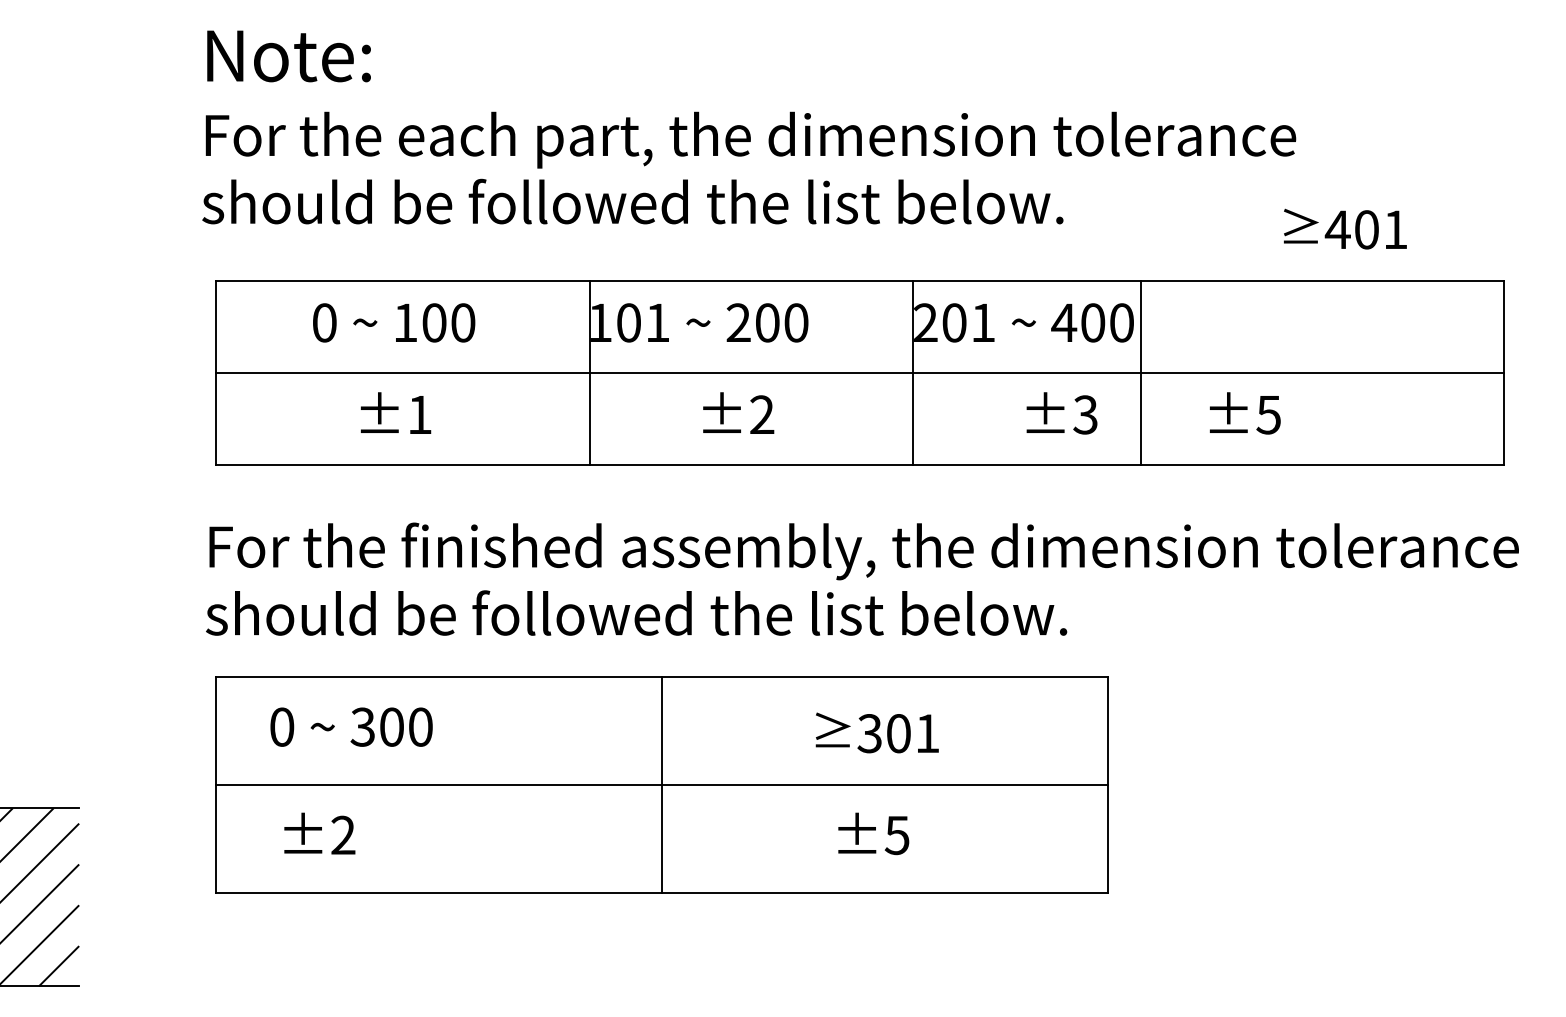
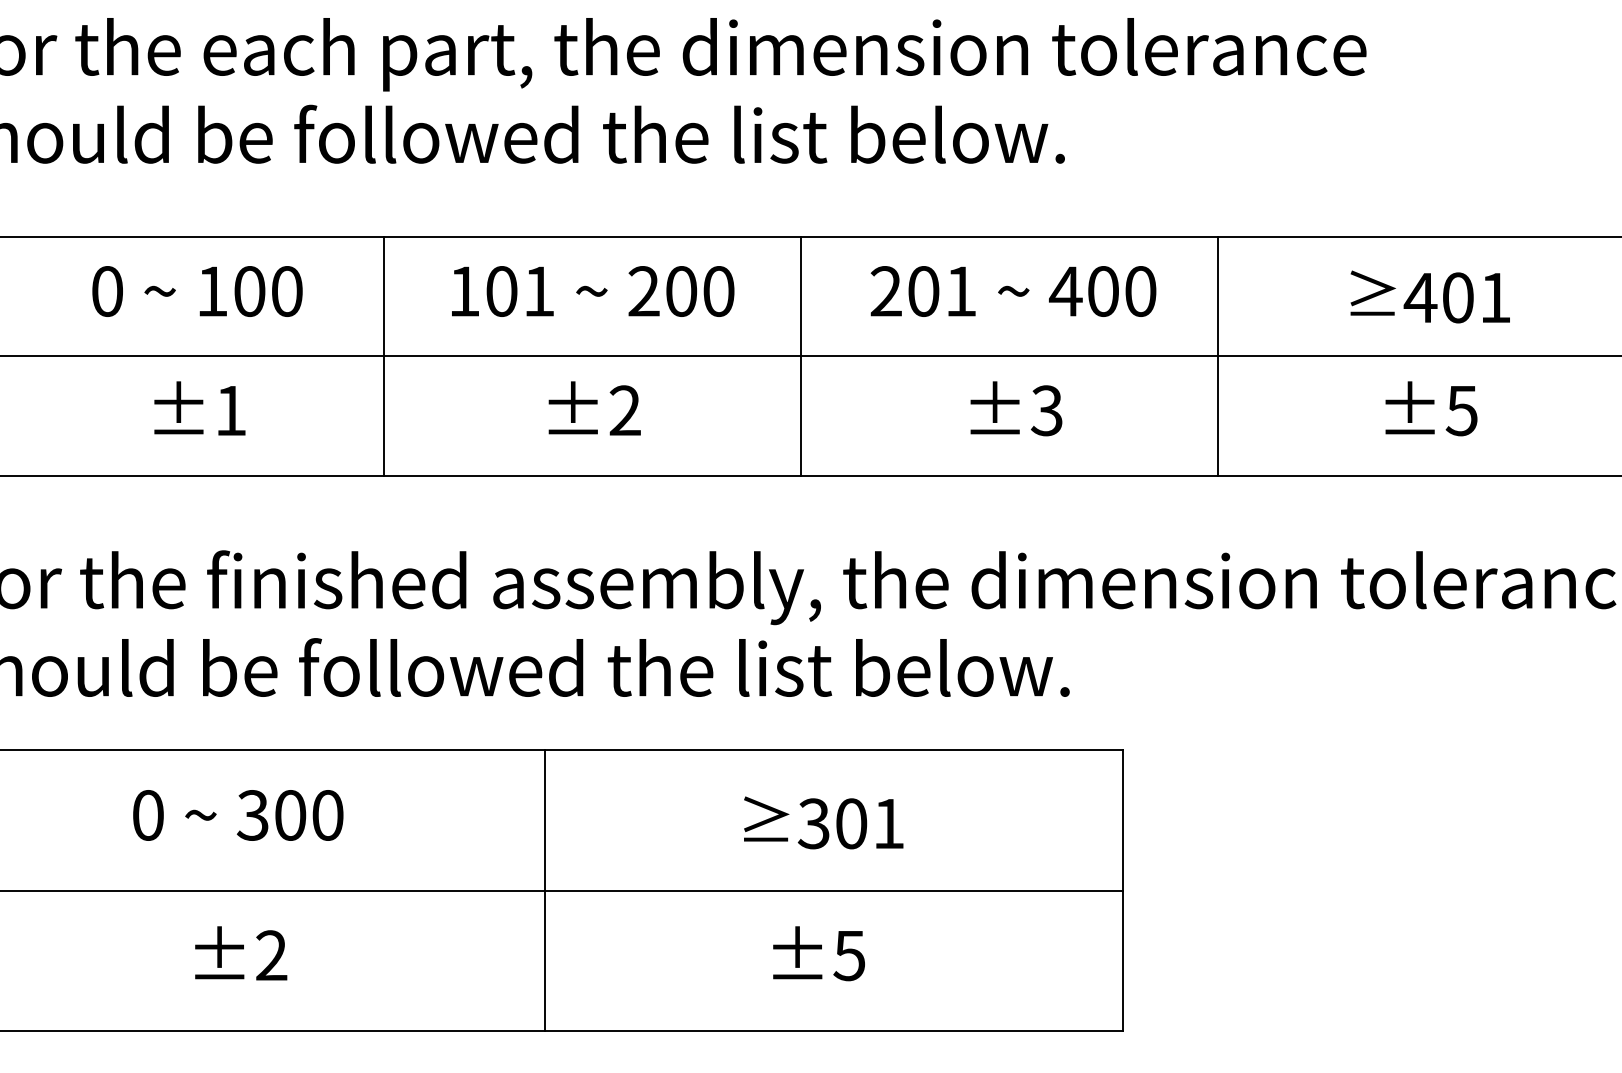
text: (1345, 228) -> (1430, 296), moved
line: (589, 373) -> (383, 357), moved
line: (912, 373) -> (800, 357), moved
line: (1140, 373) -> (1217, 357), moved
text: (738, 412) -> (594, 407), moved
text: (1061, 413) -> (1015, 408), moved
text: (1244, 413) -> (1430, 408), moved
text: (351, 726) -> (238, 814), moved
text: (319, 833) -> (240, 953), moved

